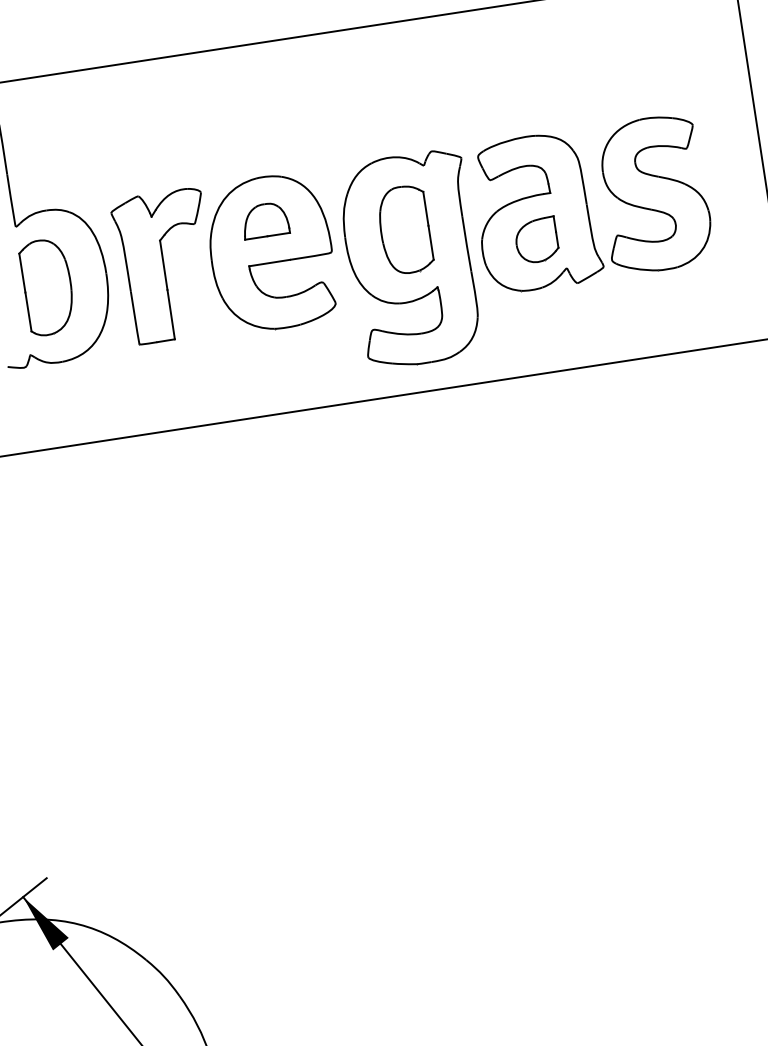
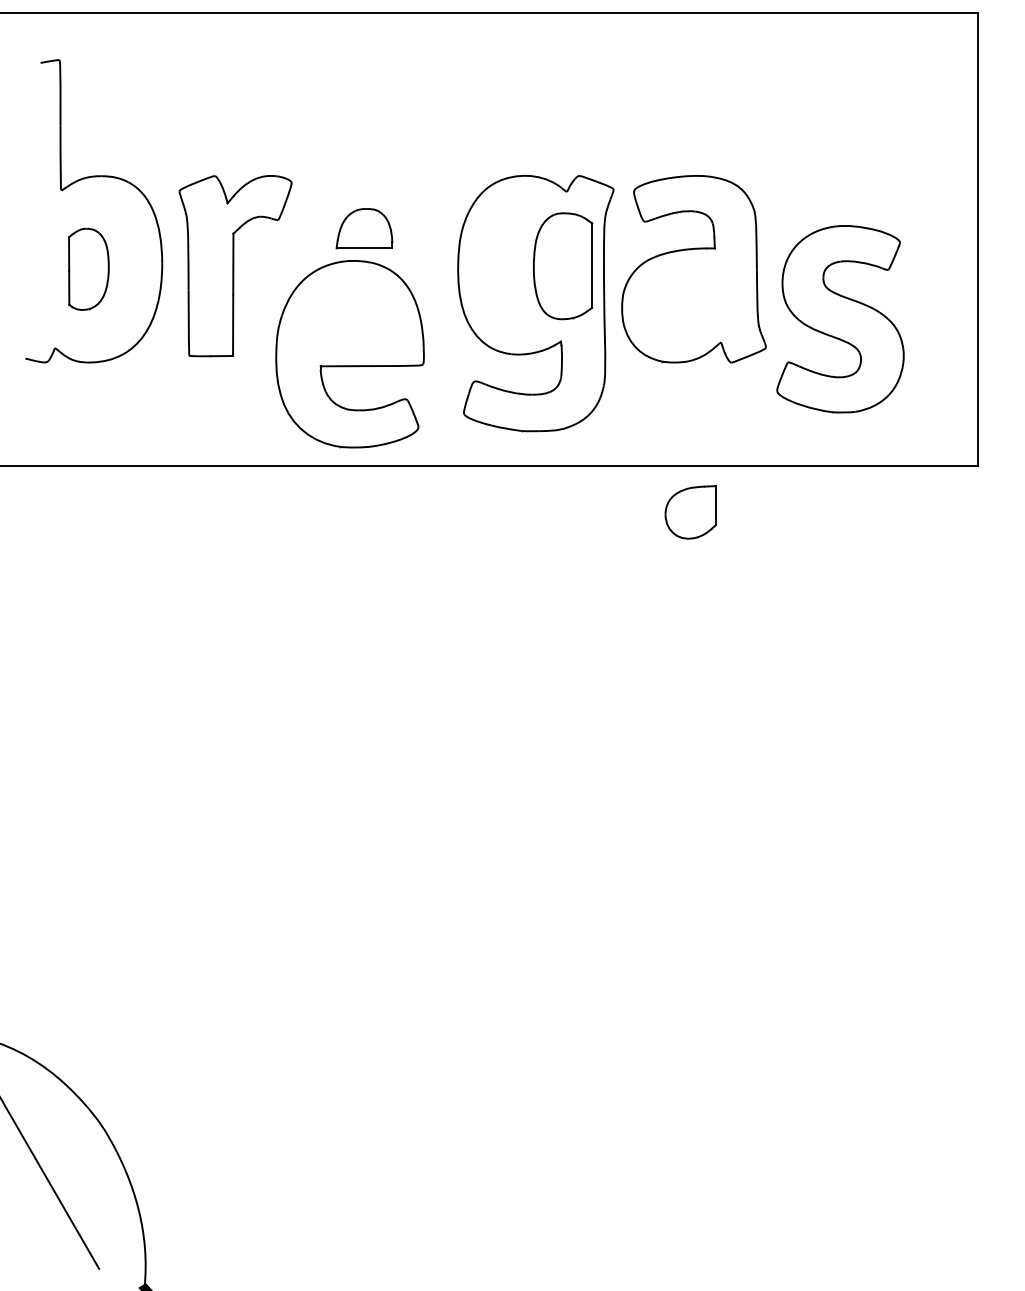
part: (654, 194) -> (840, 319), moved
part: (405, 230) -> (563, 266), moved
part: (536, 240) -> (690, 512), moved
part: (271, 253) -> (349, 354), moved
part: (47, 287) -> (88, 269), size x0.7

